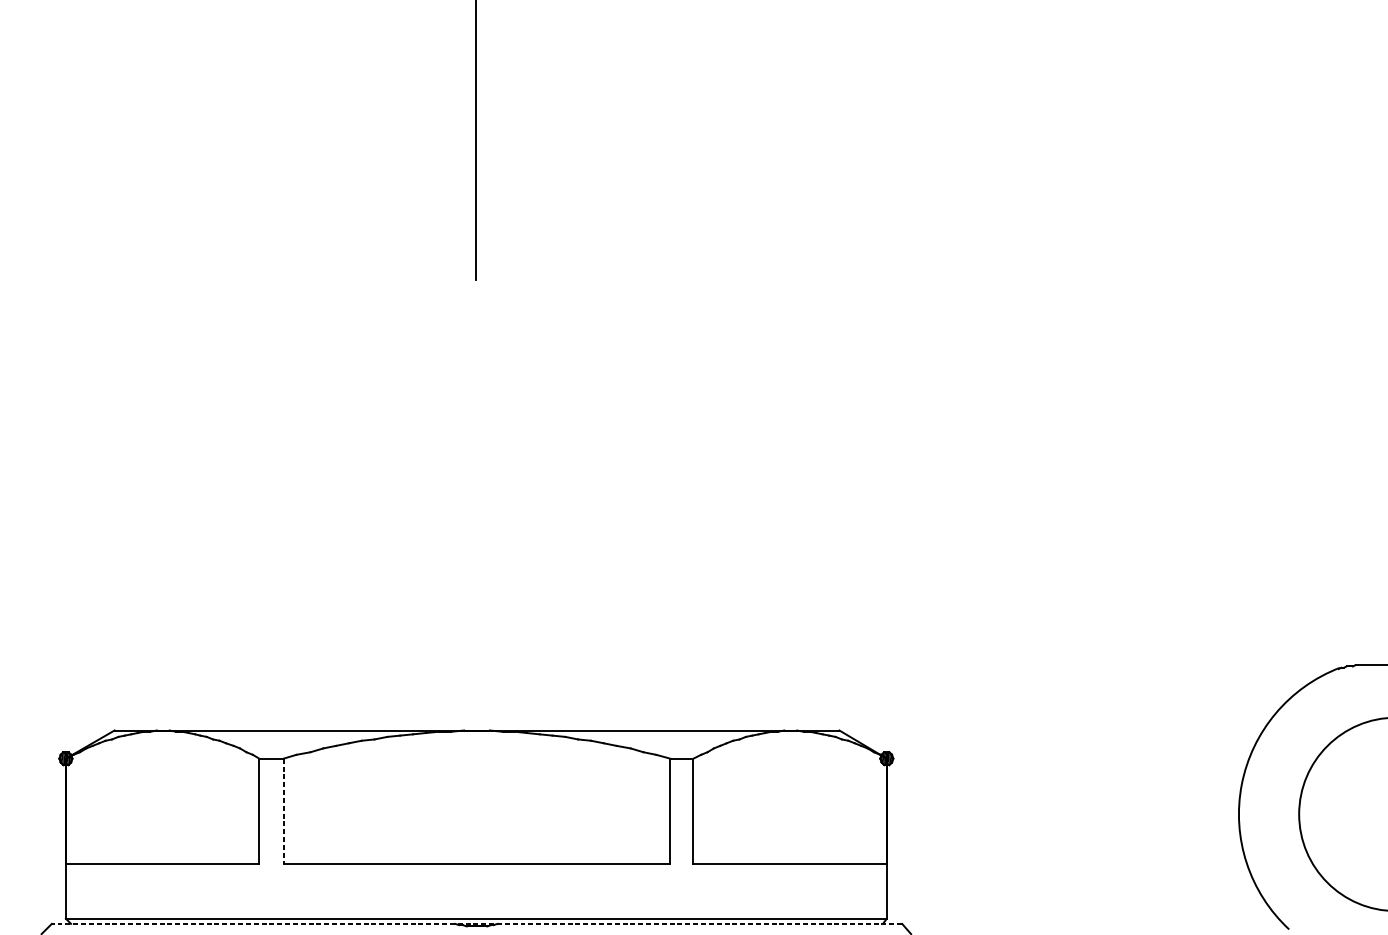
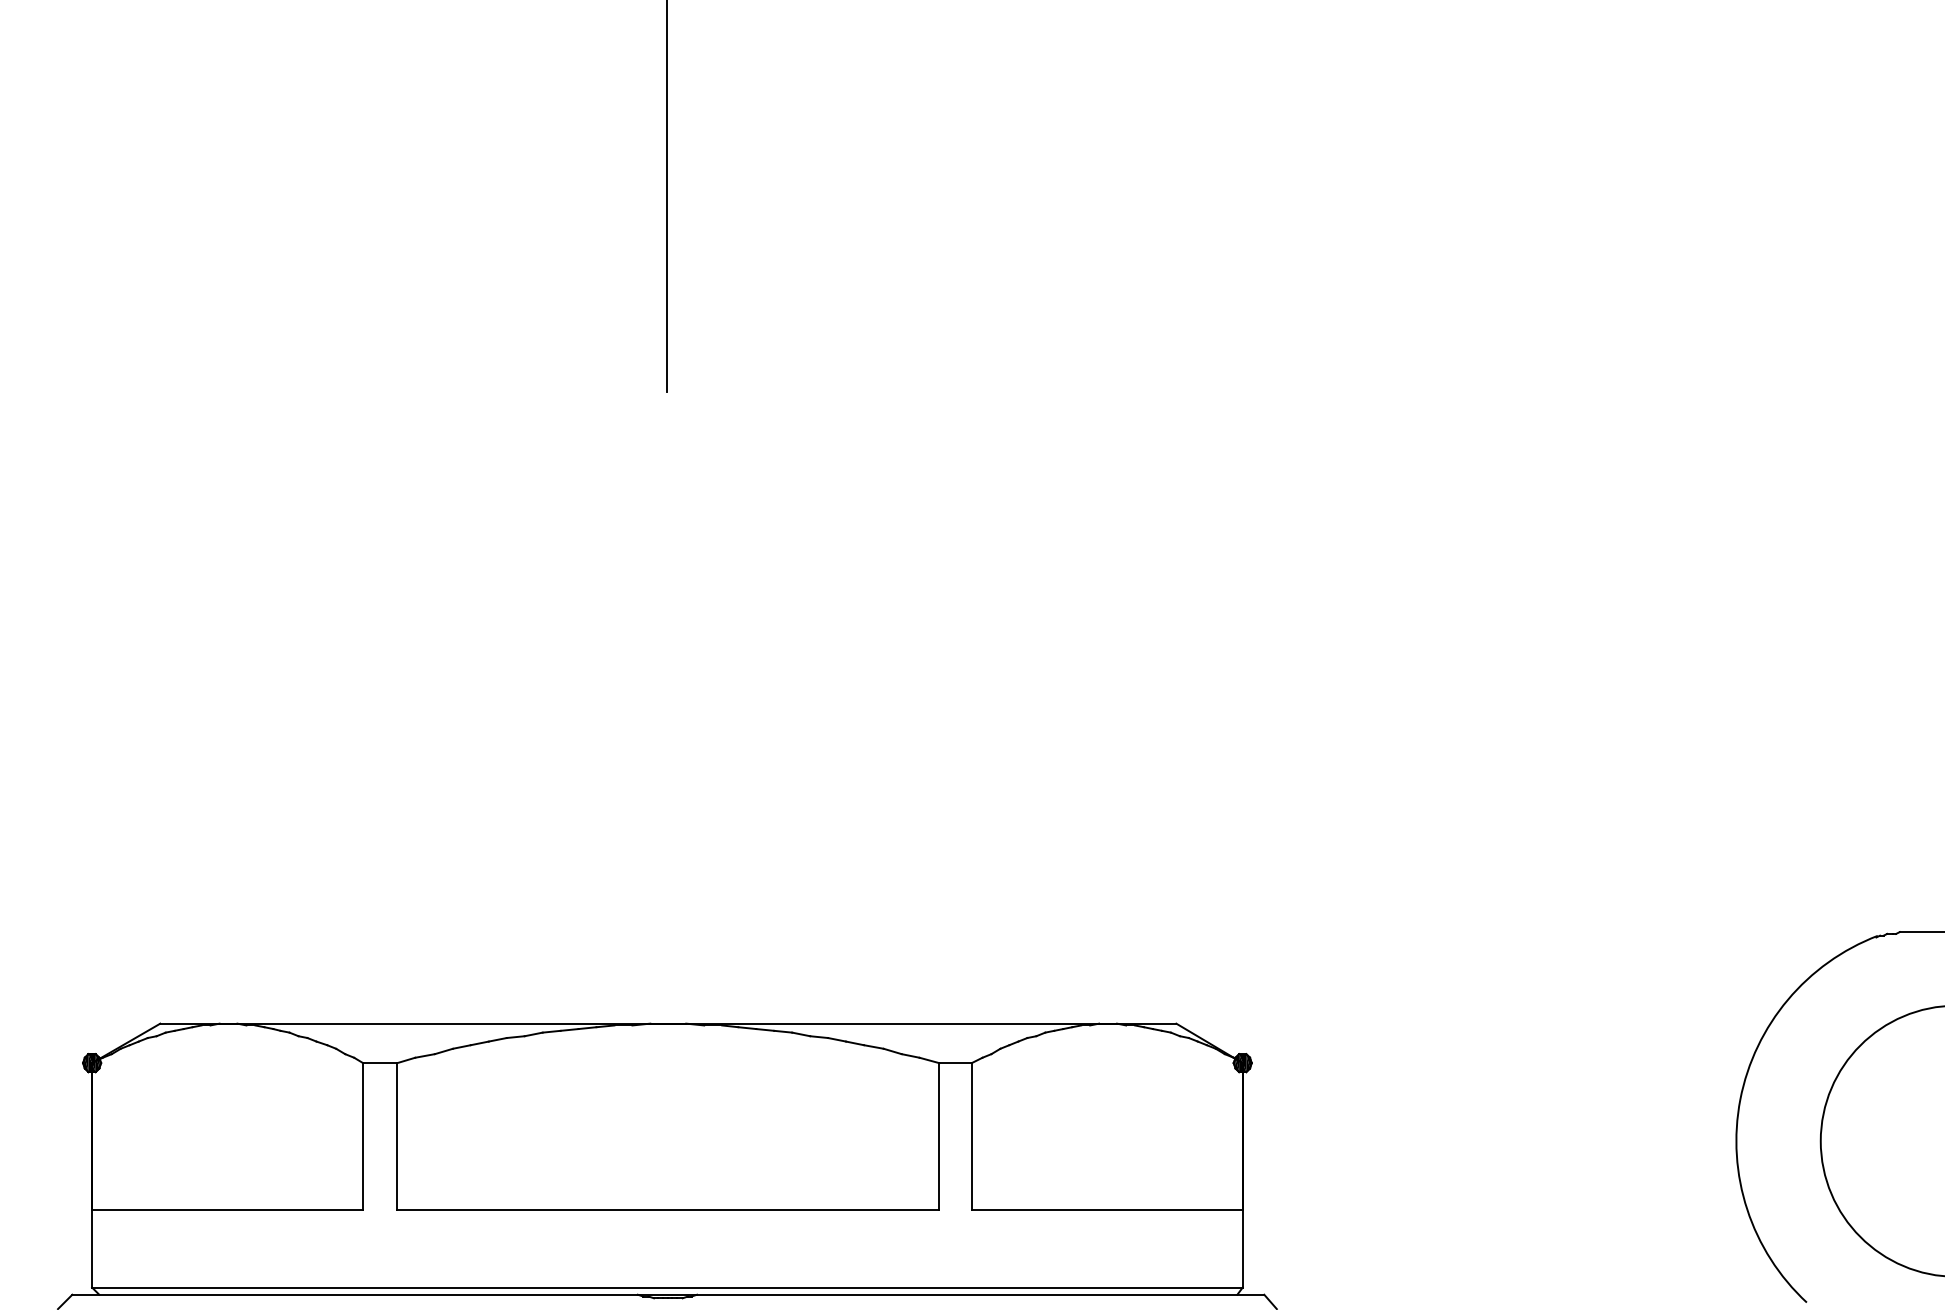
line: (283, 811) -> (397, 1136), dashed -> solid
line: (477, 923) -> (668, 1294), dashed -> solid

